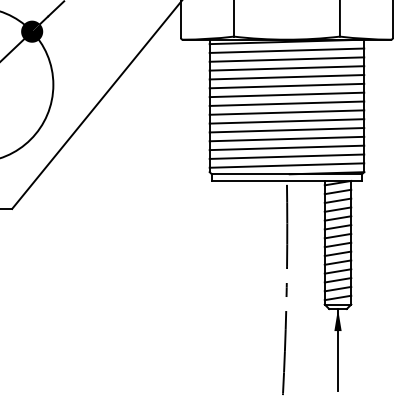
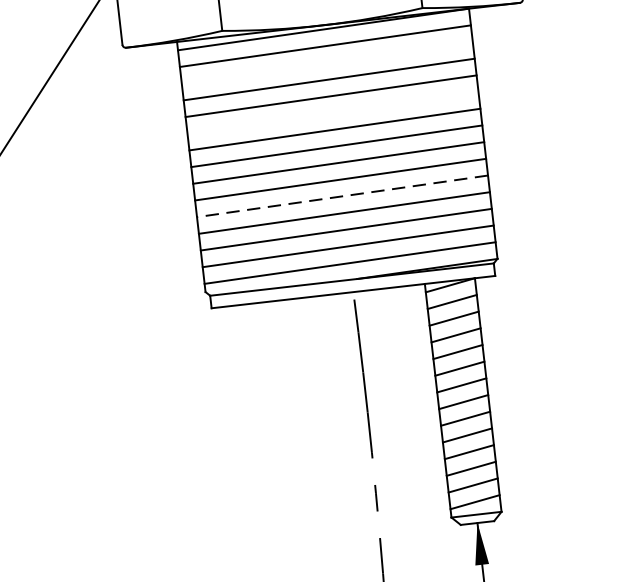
line: (286, 59) -> (326, 62), removed
line: (286, 85) -> (332, 111), removed
line: (286, 130) -> (341, 196), solid -> dashed

